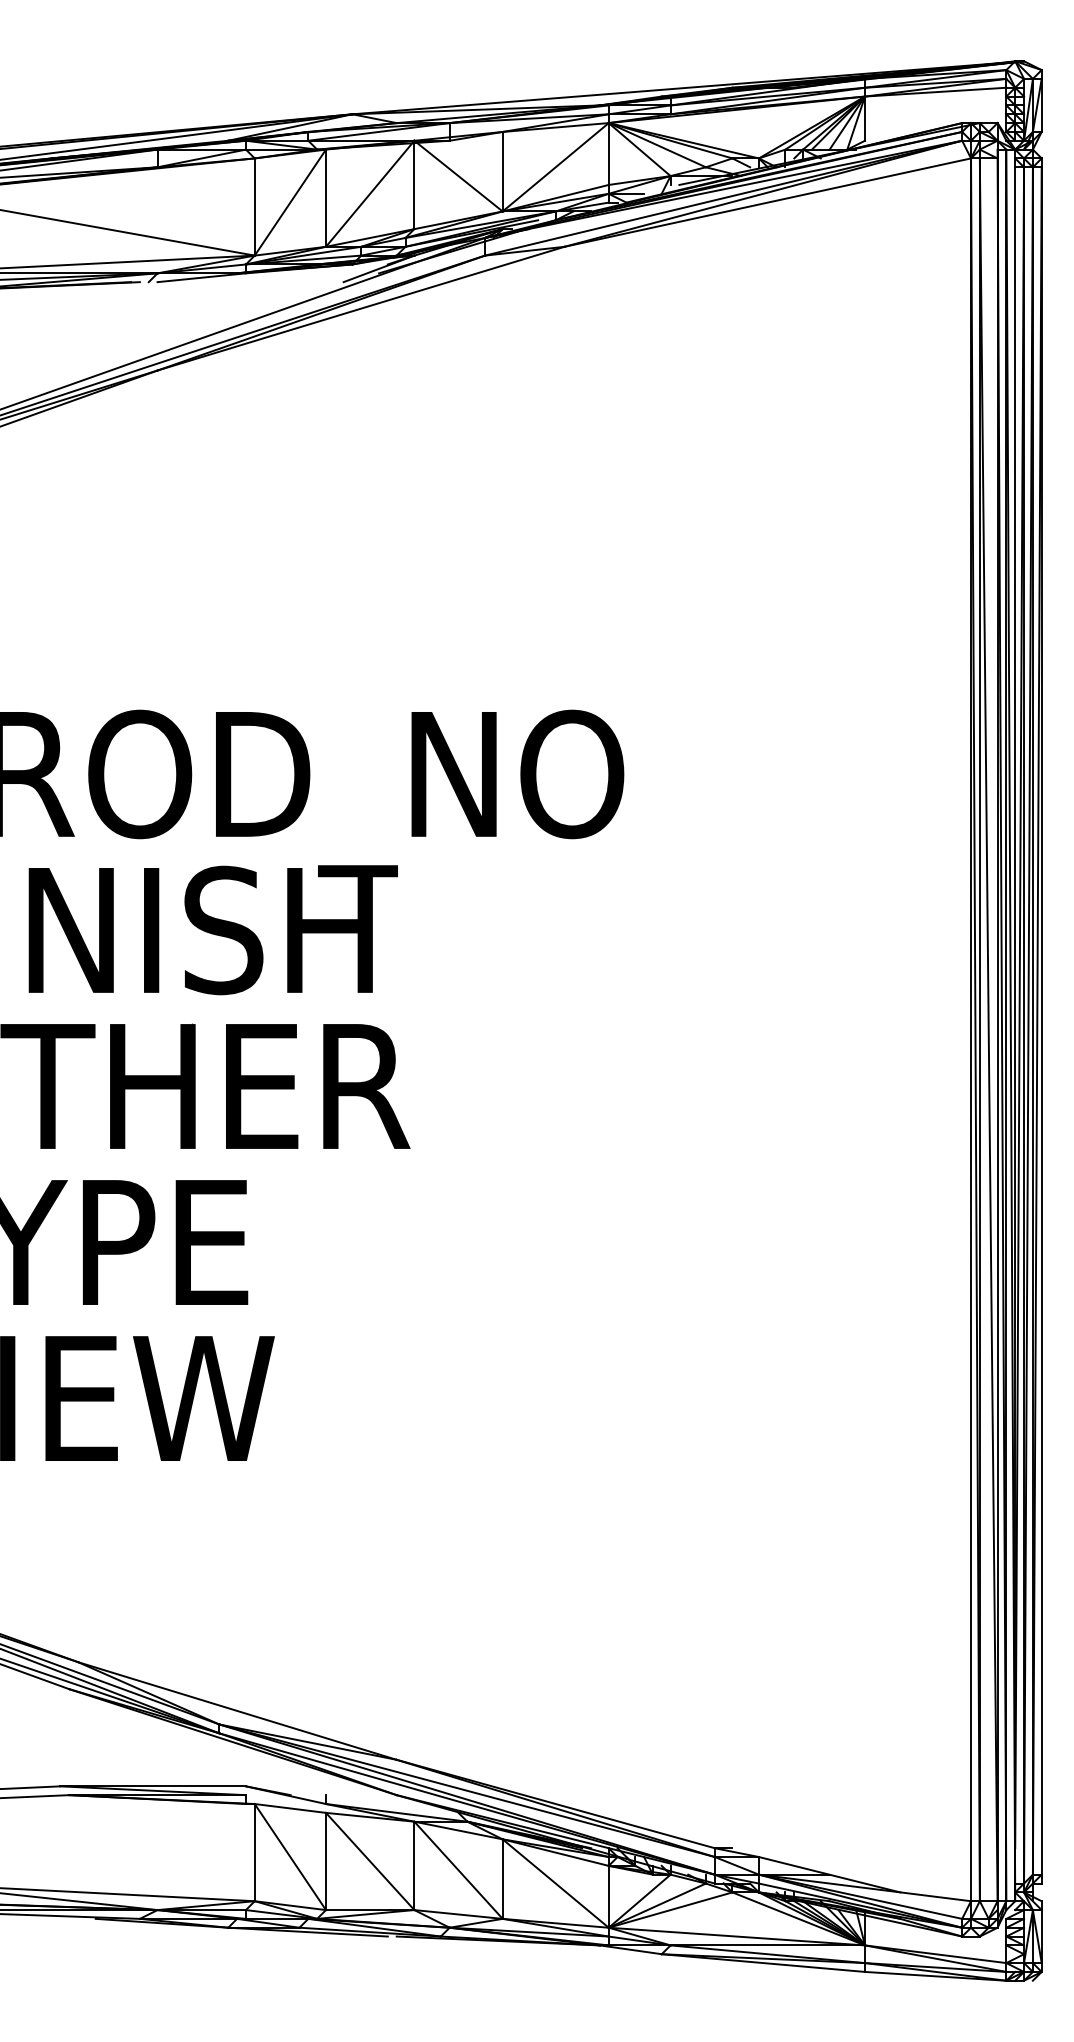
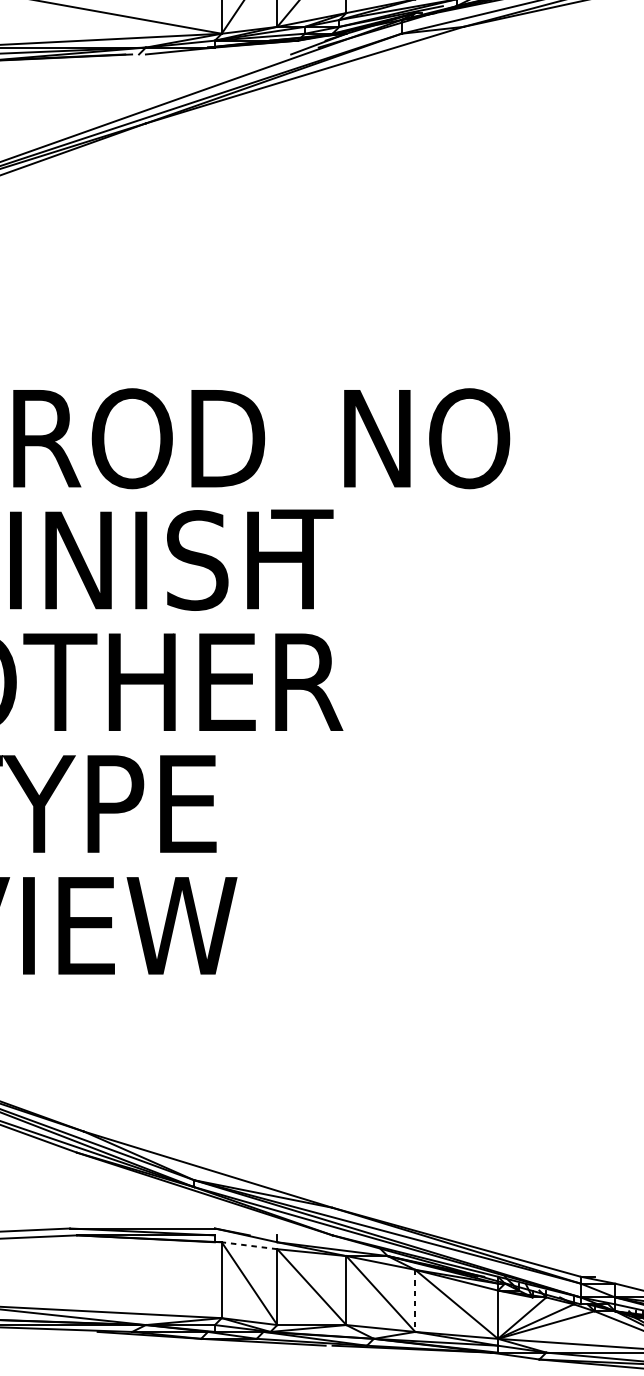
line: (290, 1808) -> (249, 1245), solid -> dashed
line: (502, 1879) -> (415, 1301), solid -> dashed

